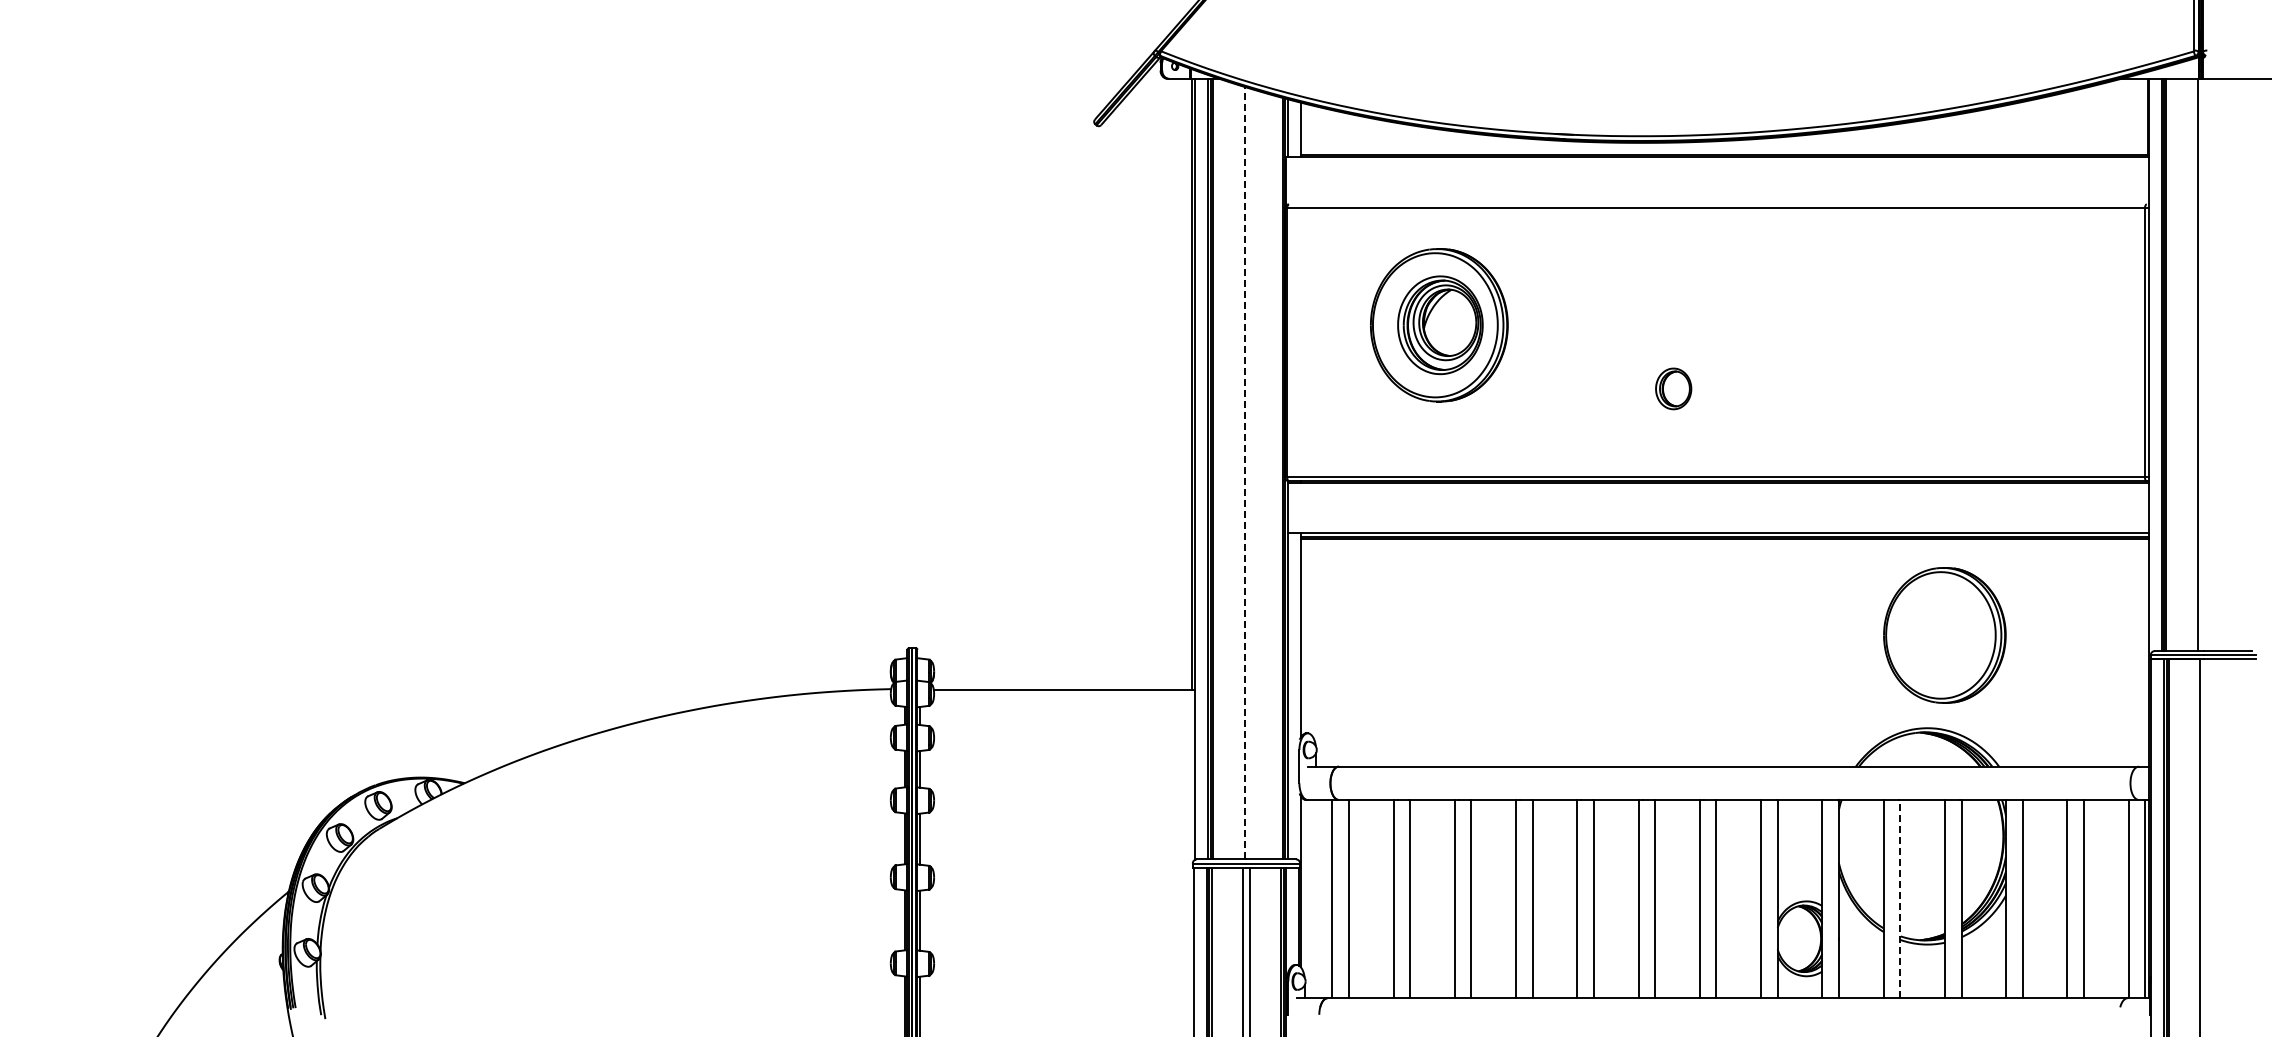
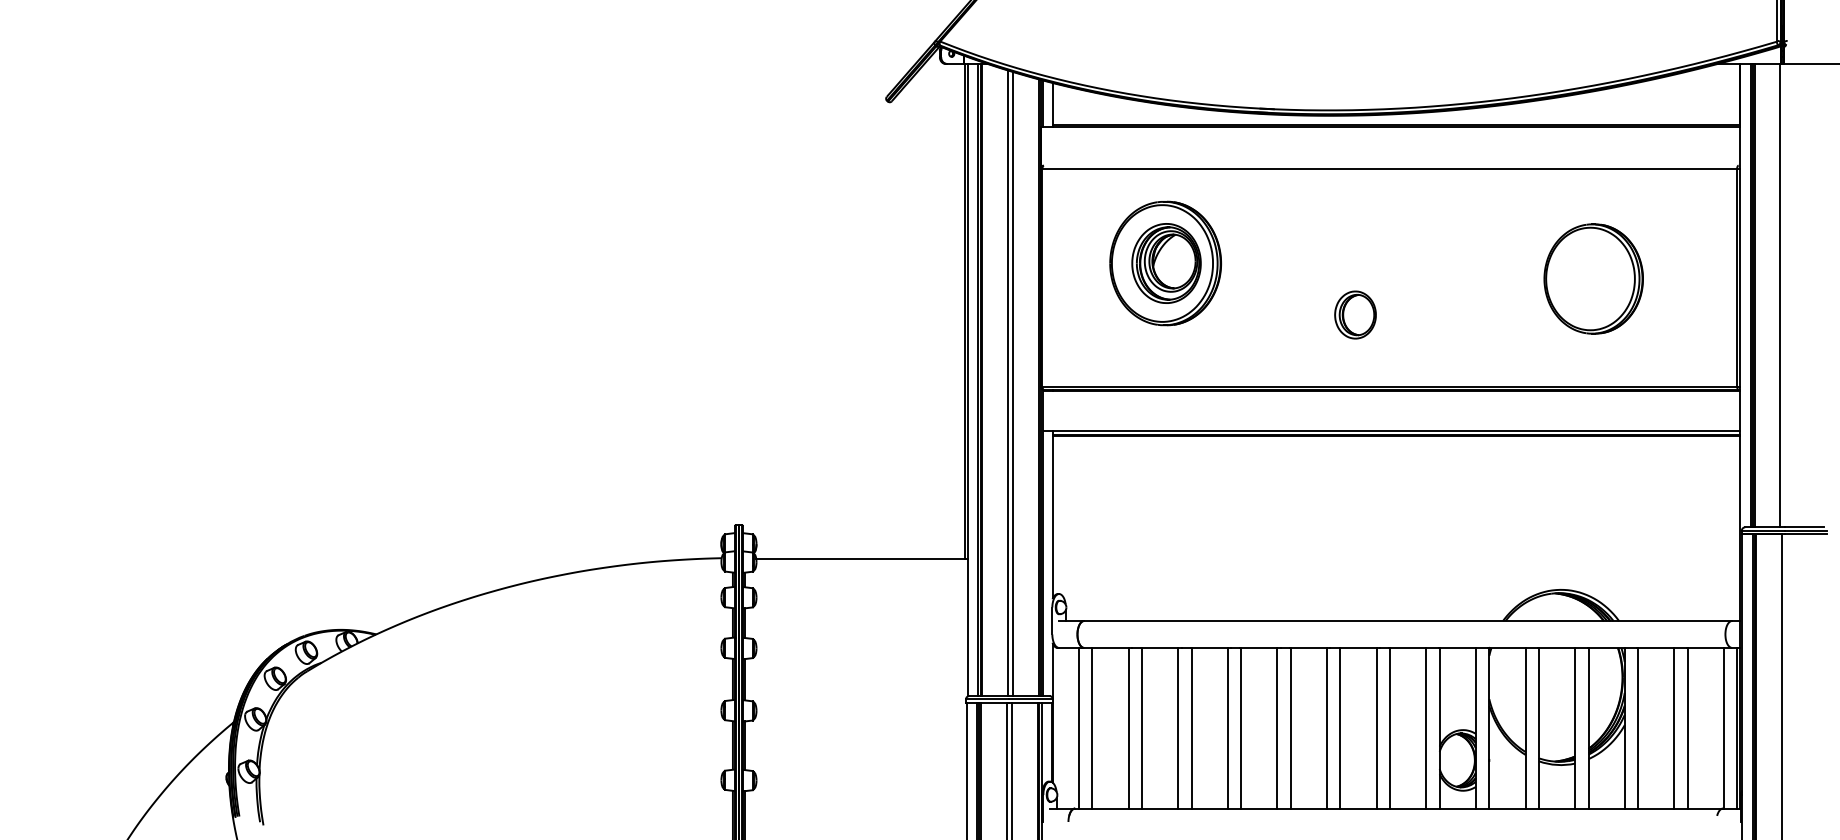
part: (1673, 388) -> (1355, 314), size x1.43
line: (1244, 472) -> (1007, 382), dashed -> solid
line: (1251, 473) -> (1013, 383), added
part: (1944, 635) -> (1593, 279), moved
line: (1900, 898) -> (1539, 727), dashed -> solid

